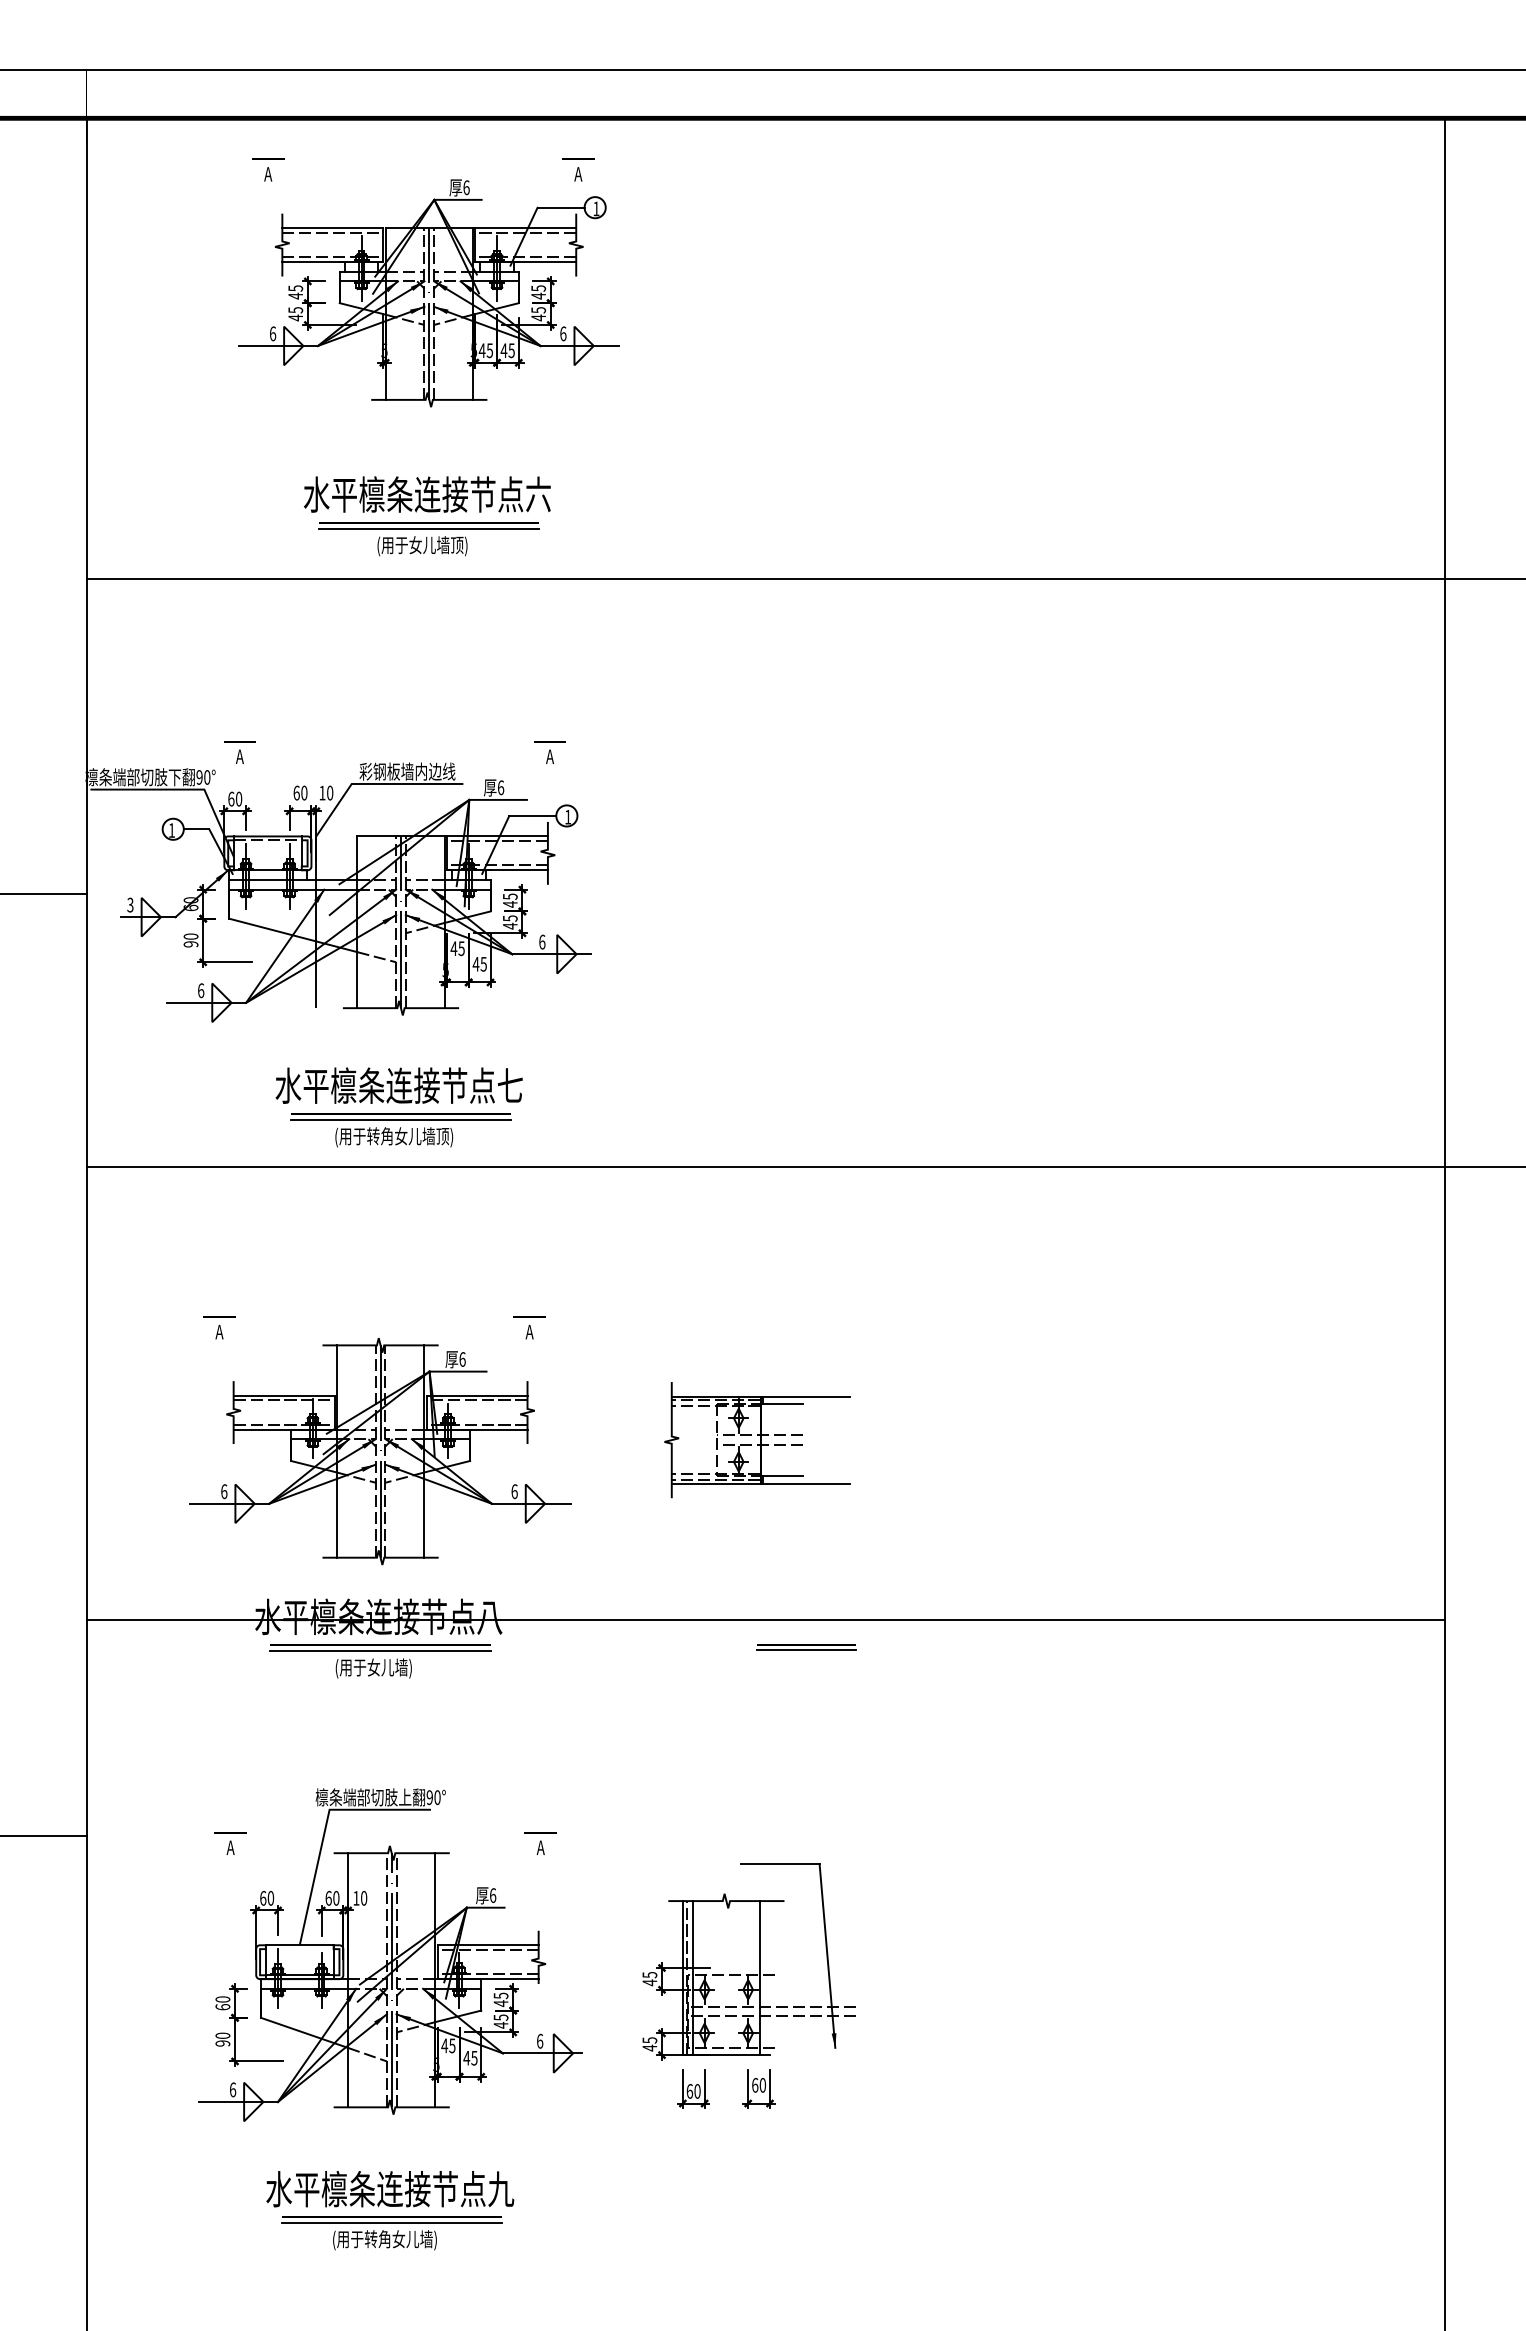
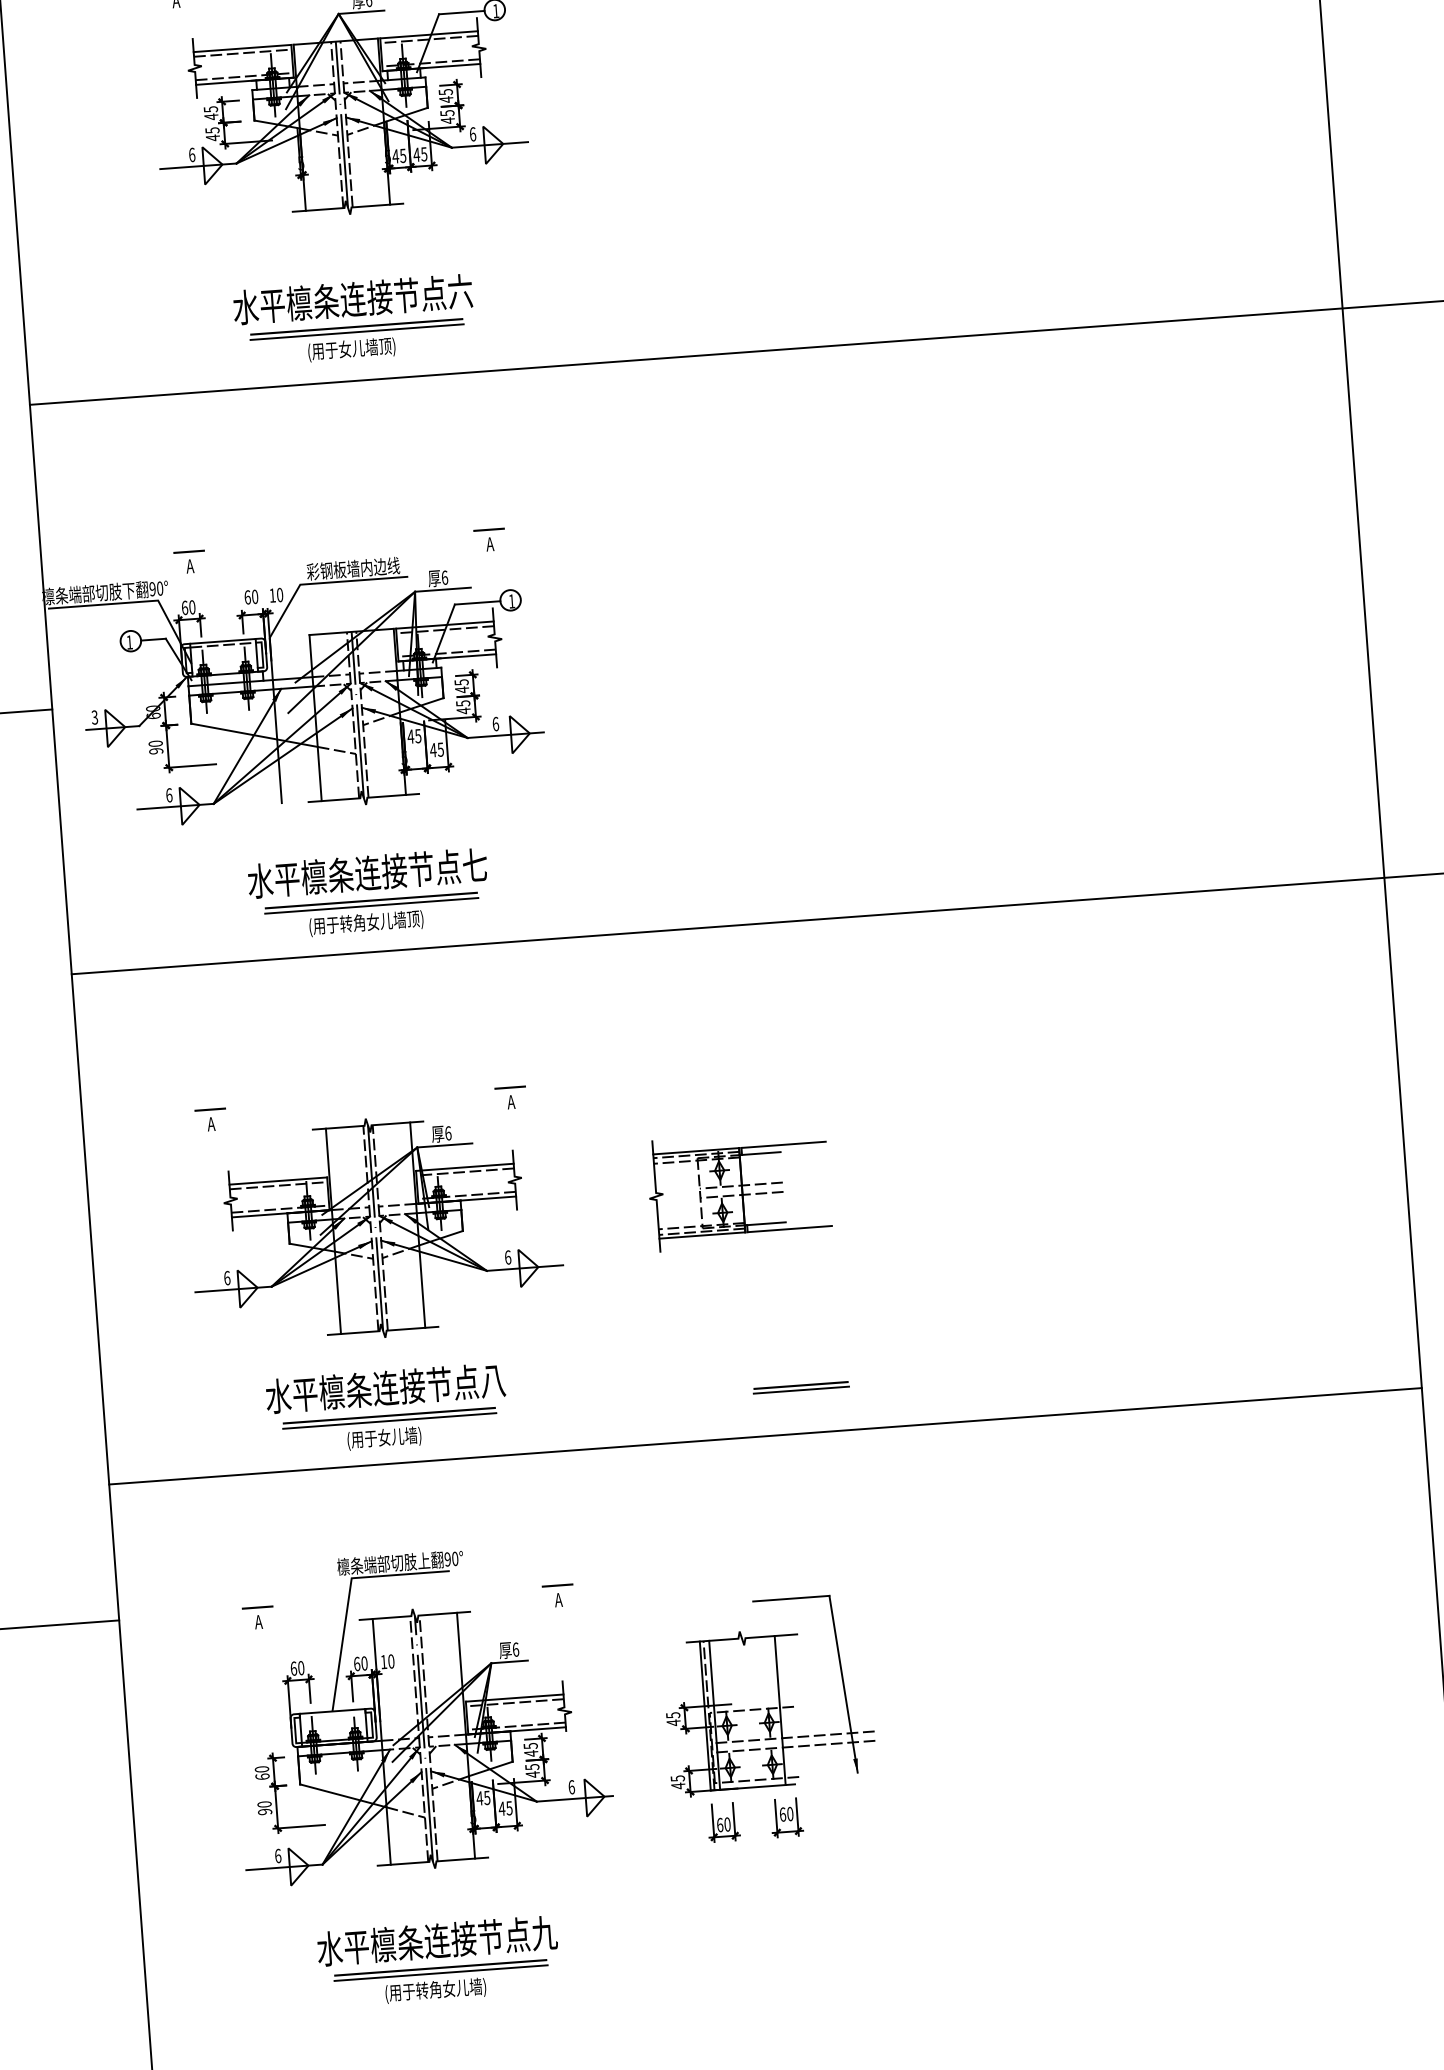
line: (765, 1619) -> (765, 1435), moved

